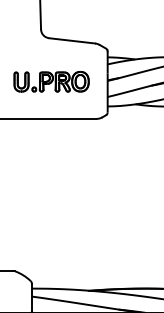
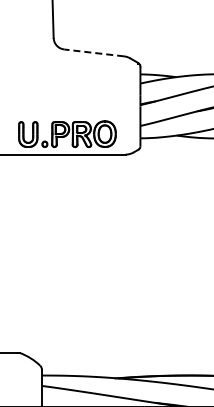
line: (71, 40) -> (93, 52), solid -> dashed
part: (51, 81) -> (67, 133), moved

